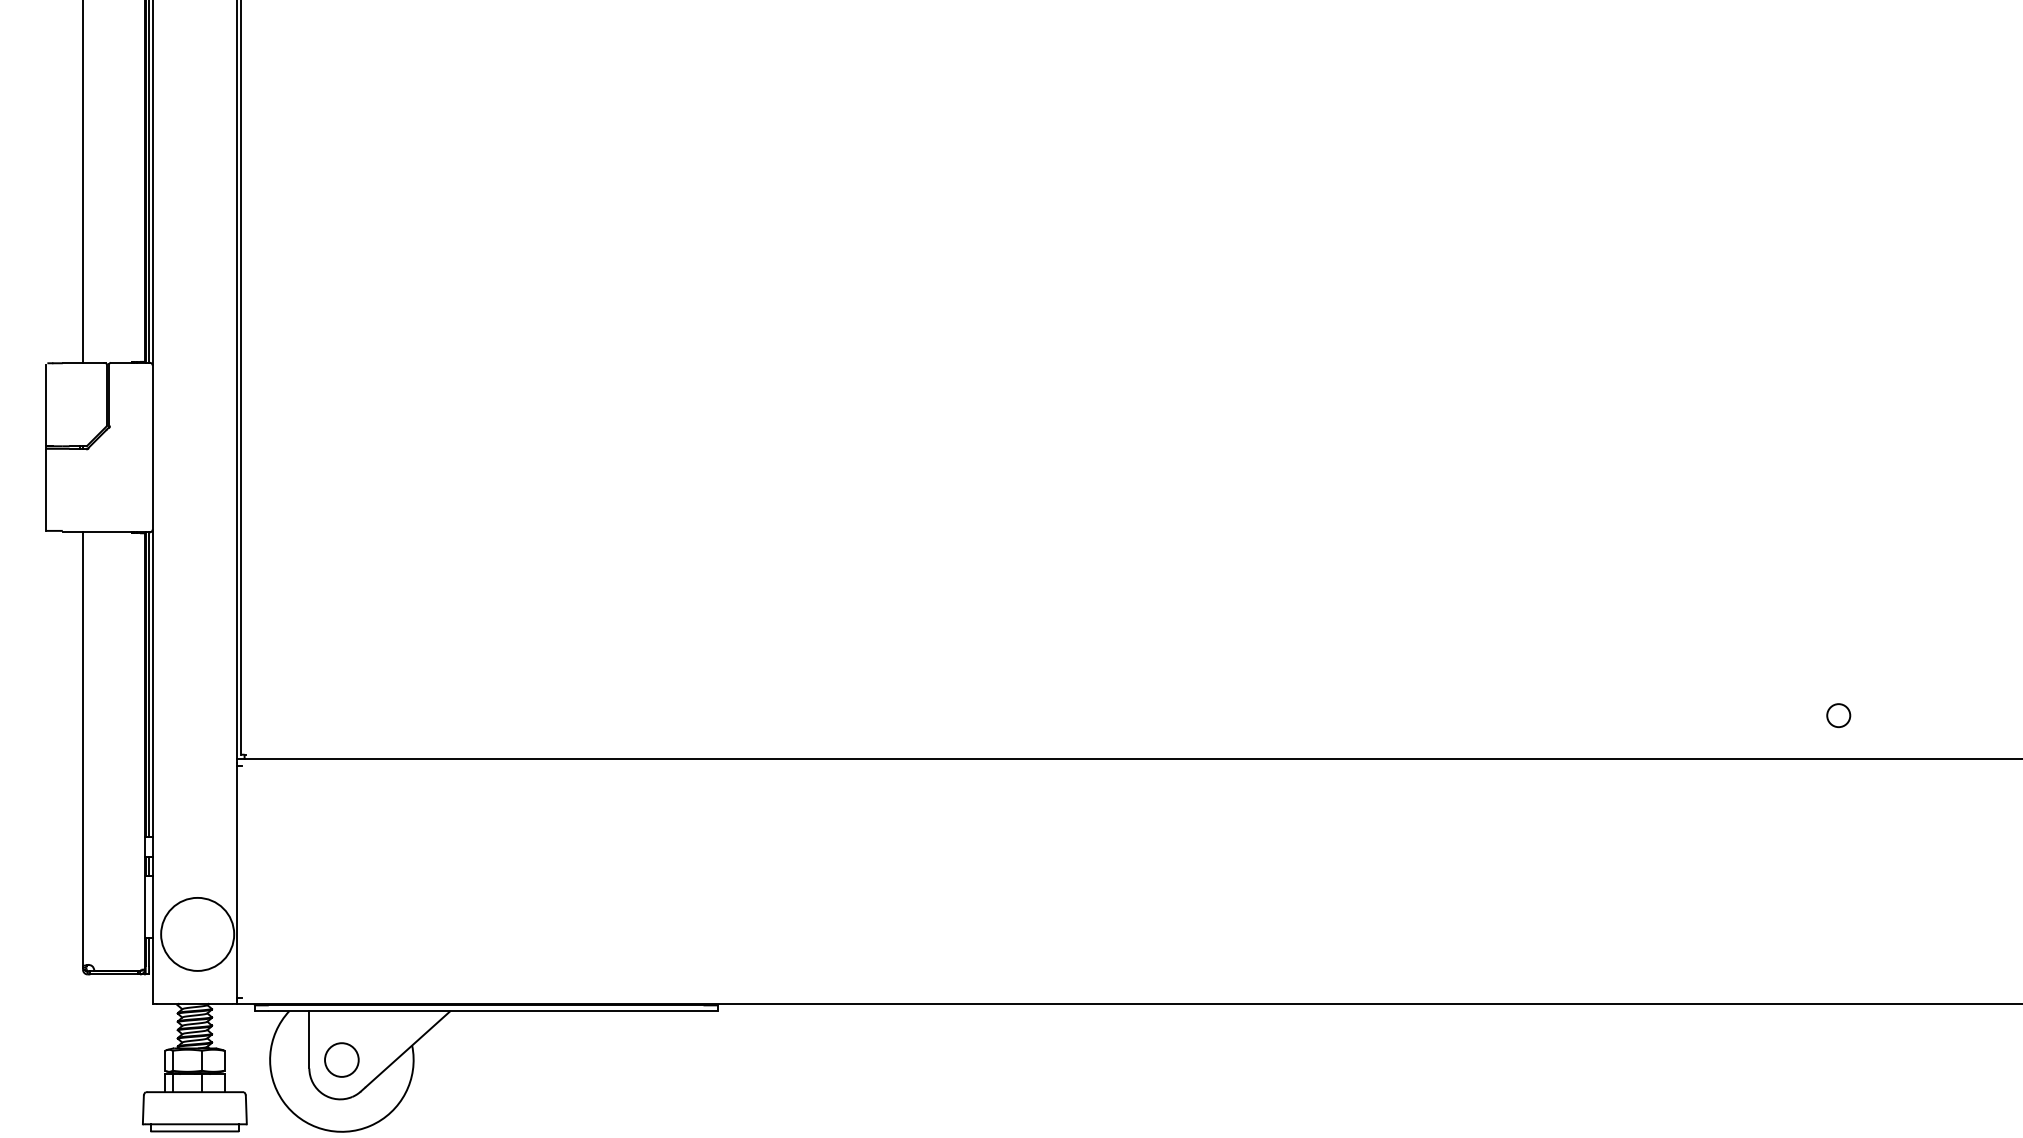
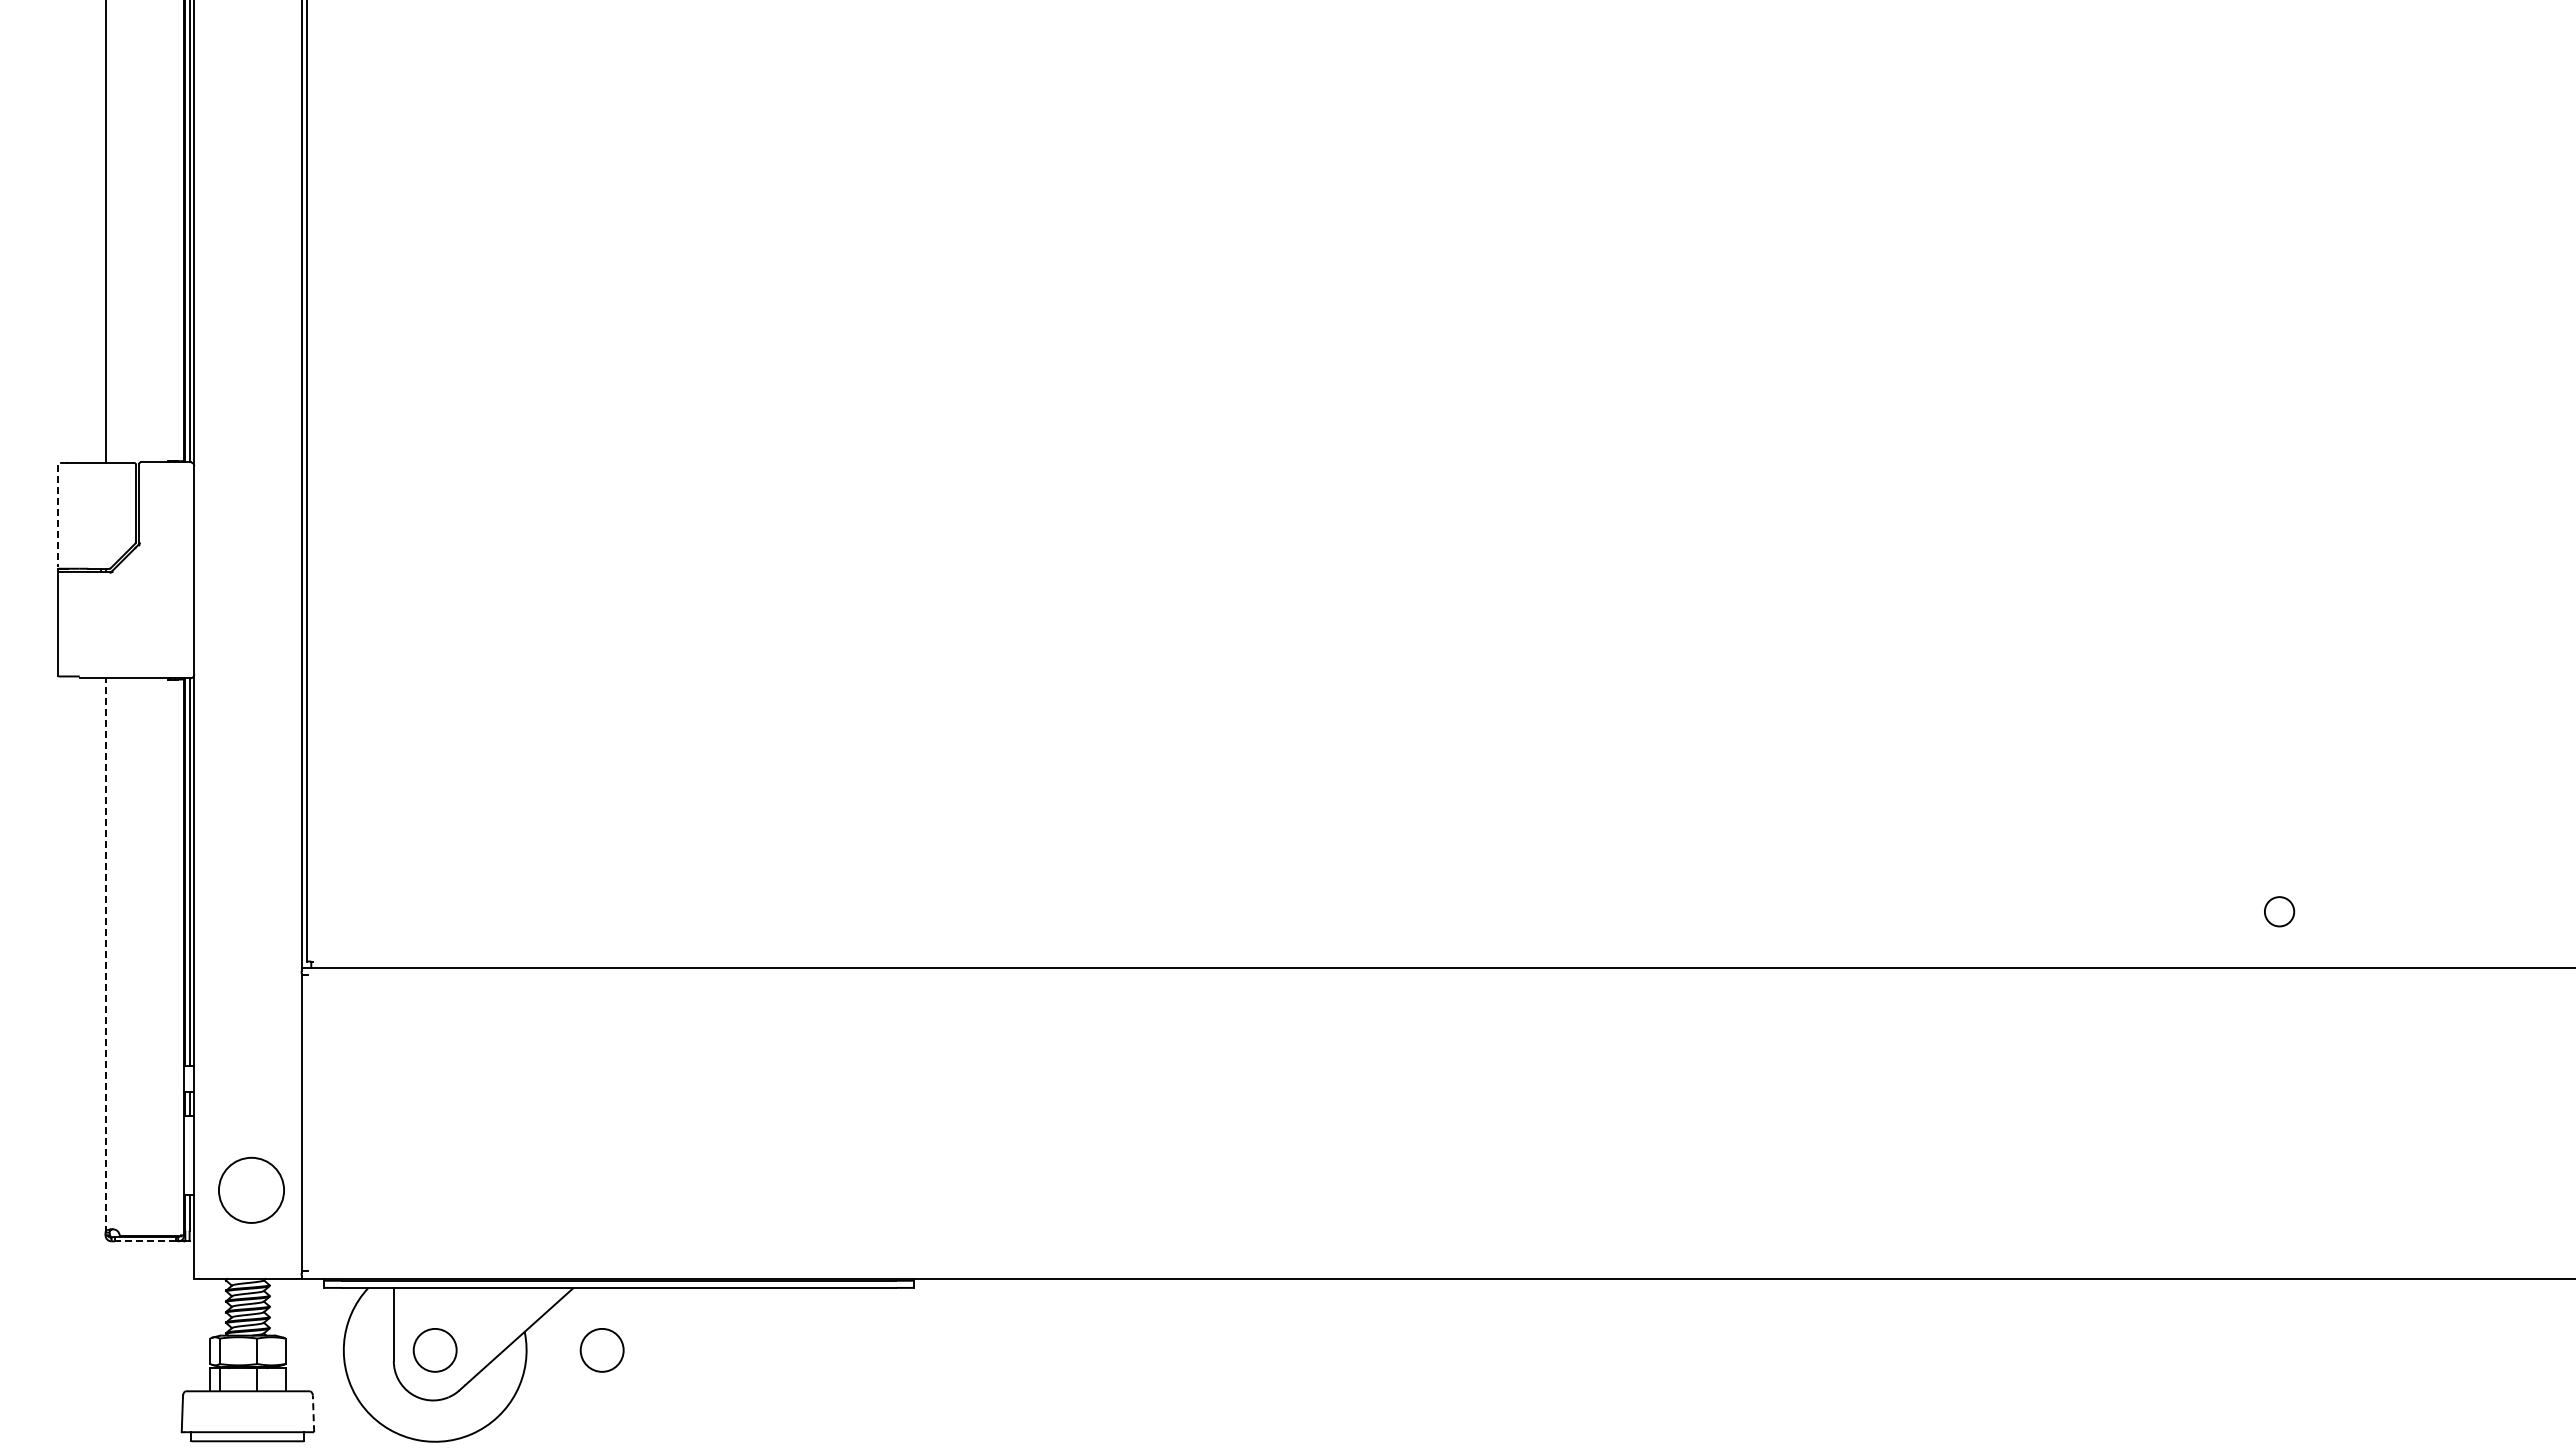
line: (46, 405) -> (58, 516), solid -> dashed
circle: (1838, 715) -> (2279, 911), moved
line: (83, 749) -> (105, 954), solid -> dashed
circle: (197, 933) -> (251, 1189), size x0.7
line: (113, 974) -> (144, 1241), solid -> dashed
circle: (472, 1060) -> (601, 1350), added
line: (246, 1109) -> (313, 1413), solid -> dashed

